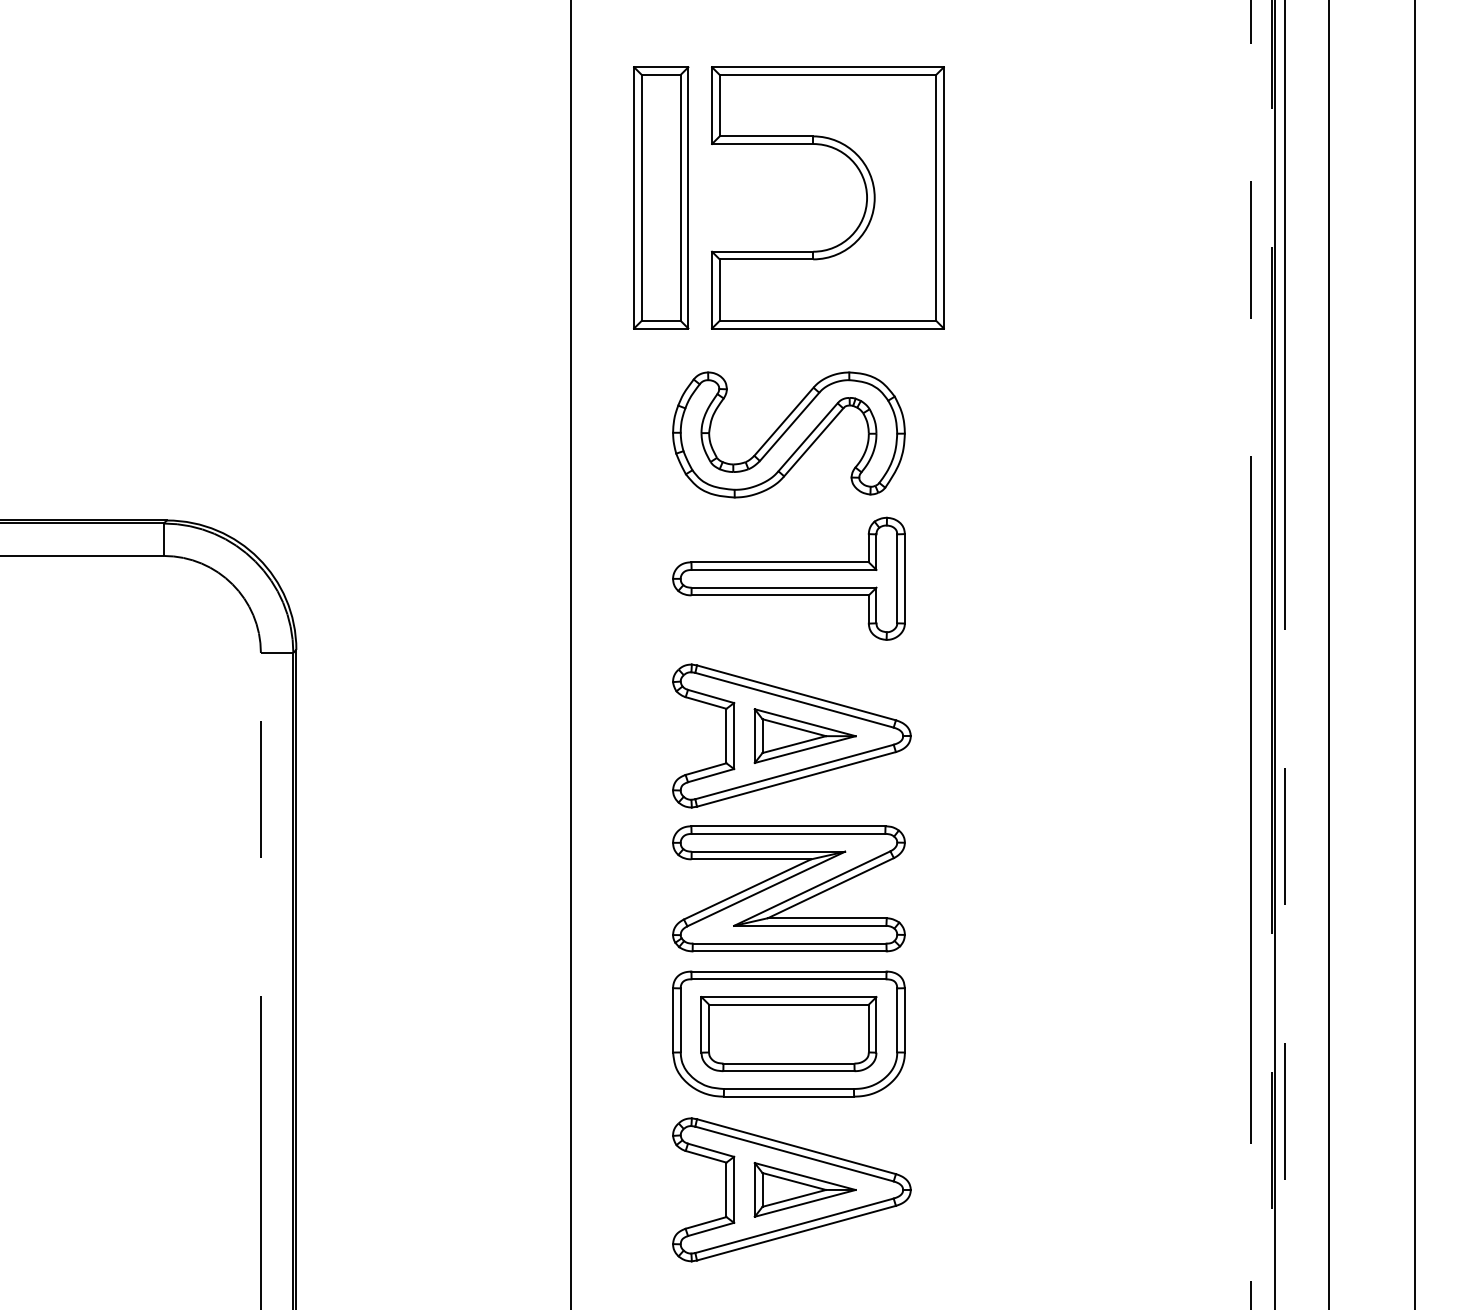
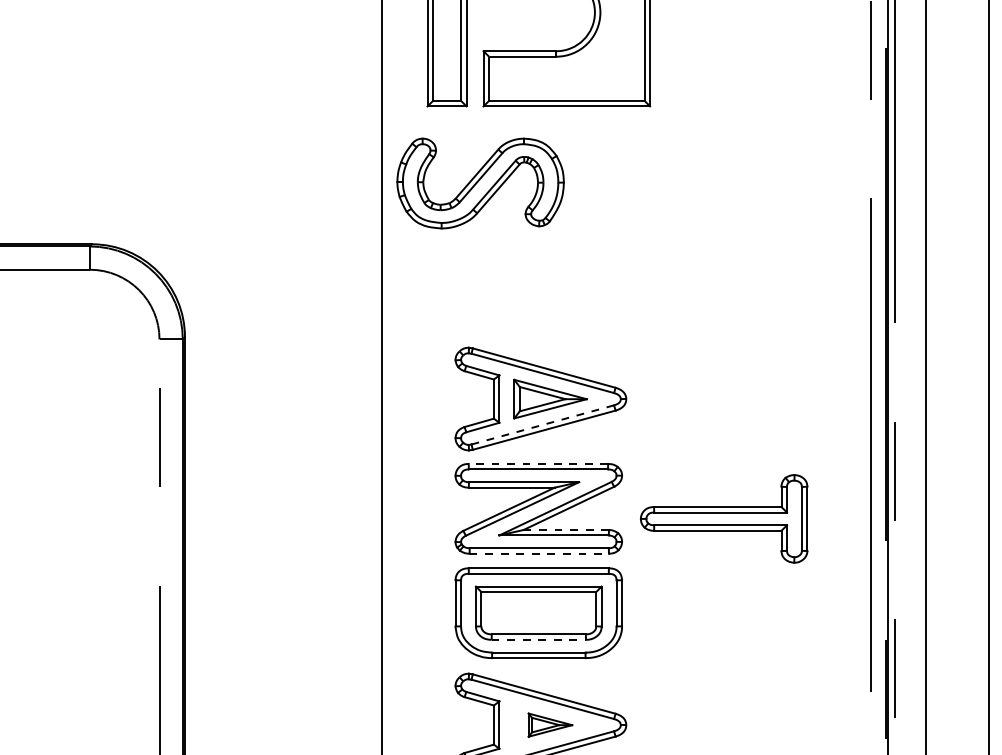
part: (788, 434) -> (480, 183), moved
part: (788, 578) -> (723, 518), moved
line: (794, 771) -> (542, 424), solid -> dashed
line: (787, 826) -> (537, 464), solid -> dashed
line: (826, 918) -> (565, 530), solid -> dashed
line: (789, 951) -> (539, 553), solid -> dashed
line: (788, 1071) -> (538, 640), solid -> dashed
part: (804, 1189) -> (549, 724), size x0.6

